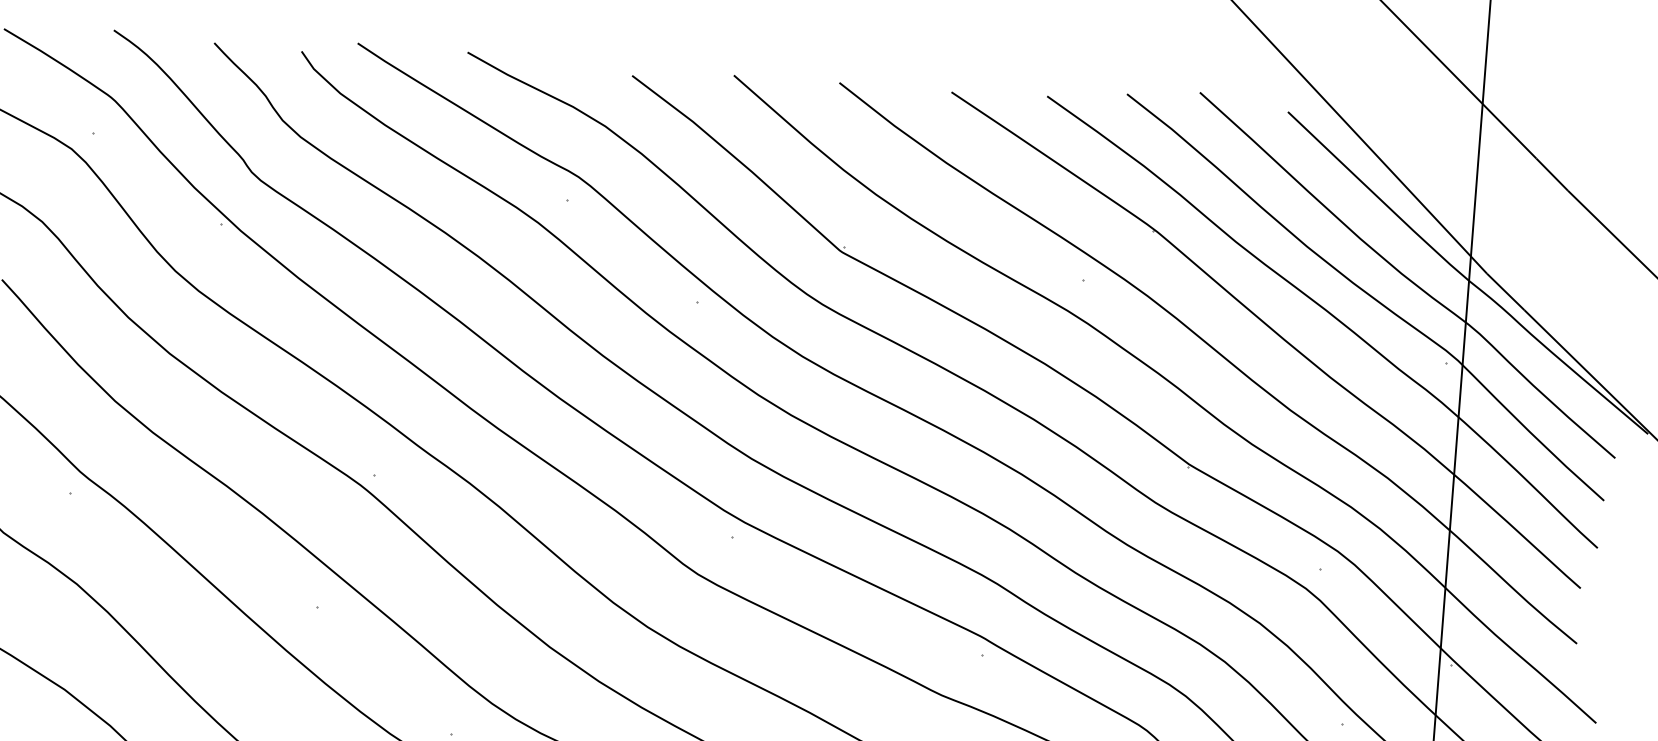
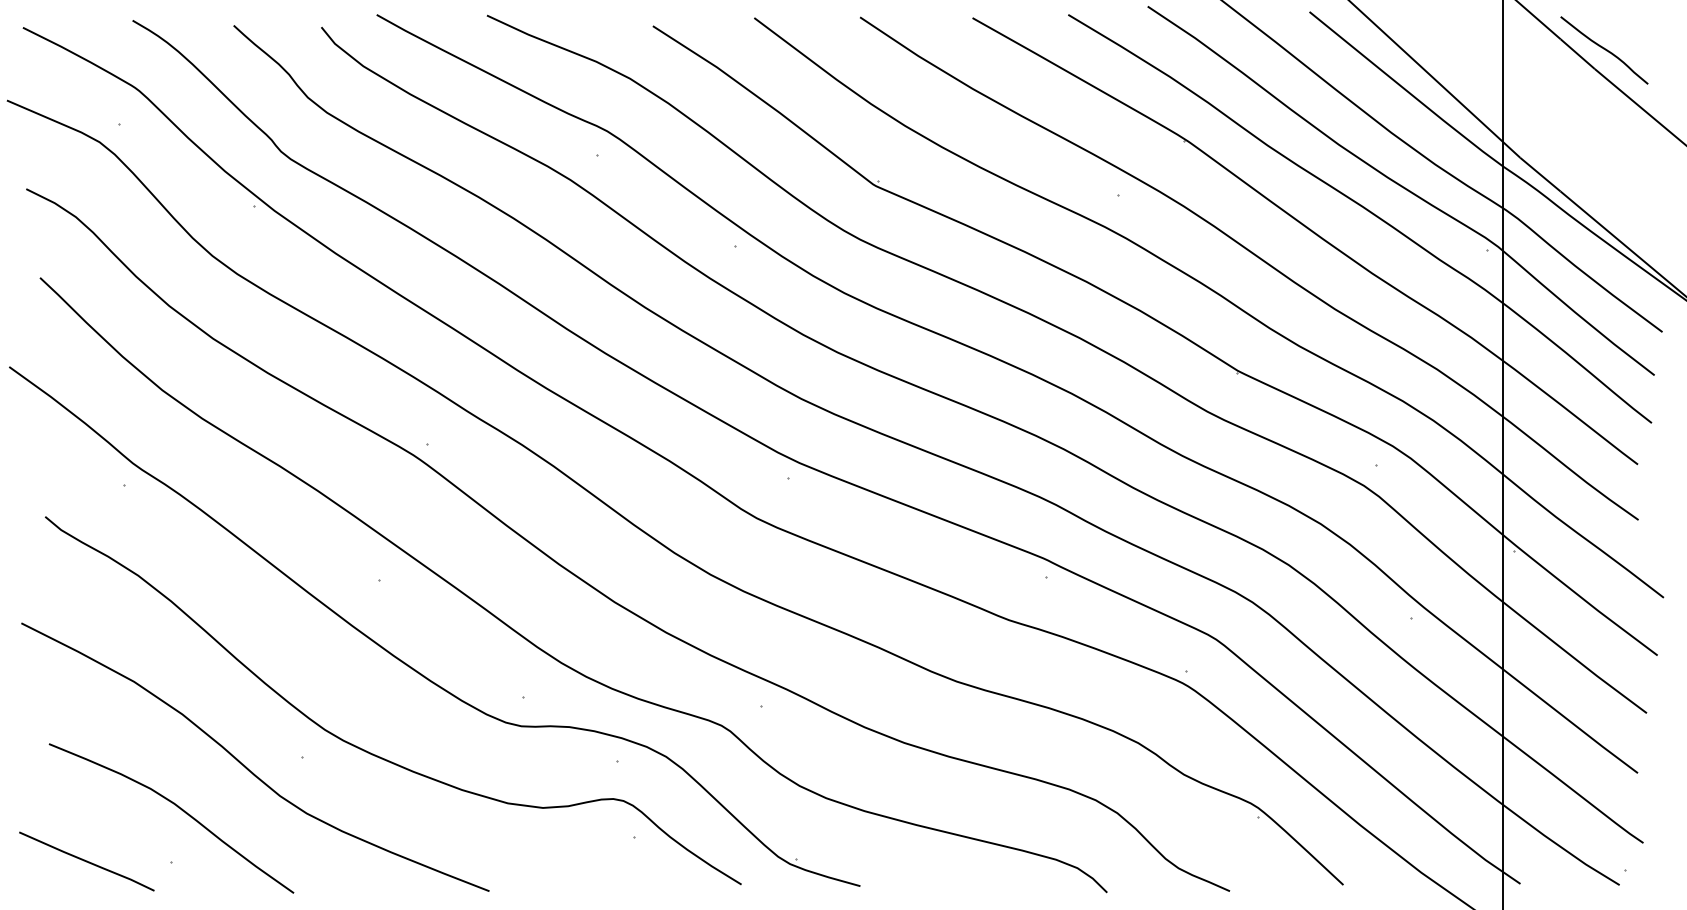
curve: (1579, 172) -> (1604, 49), added

